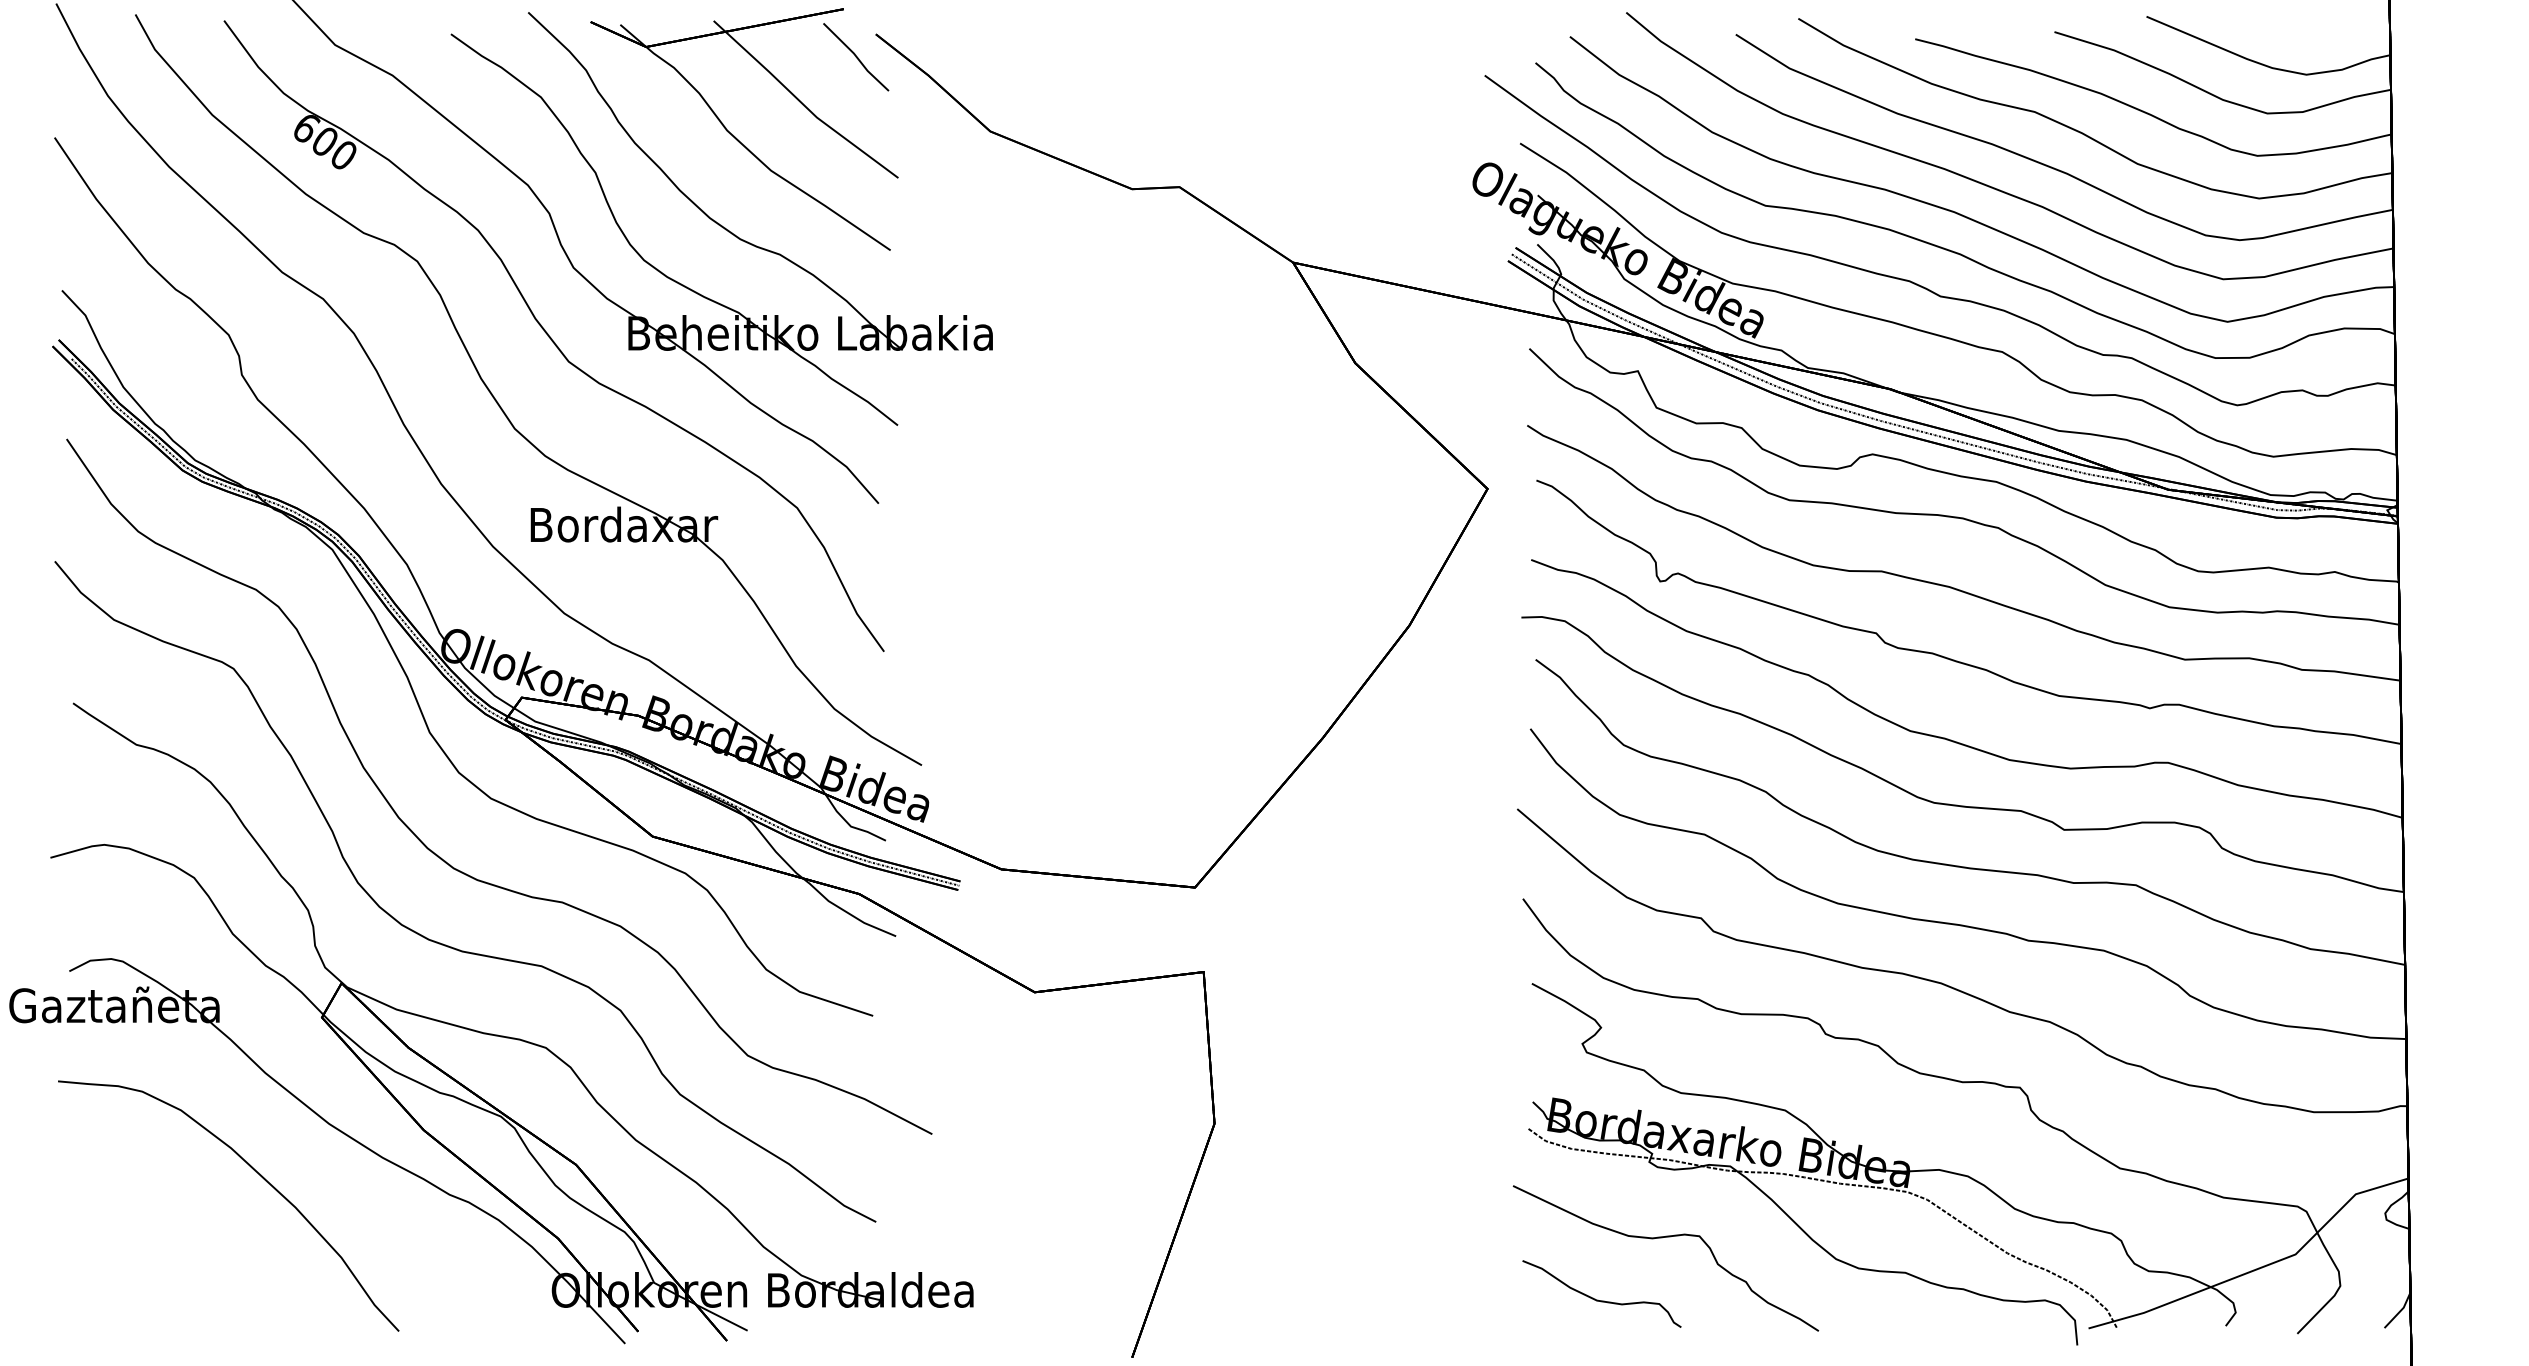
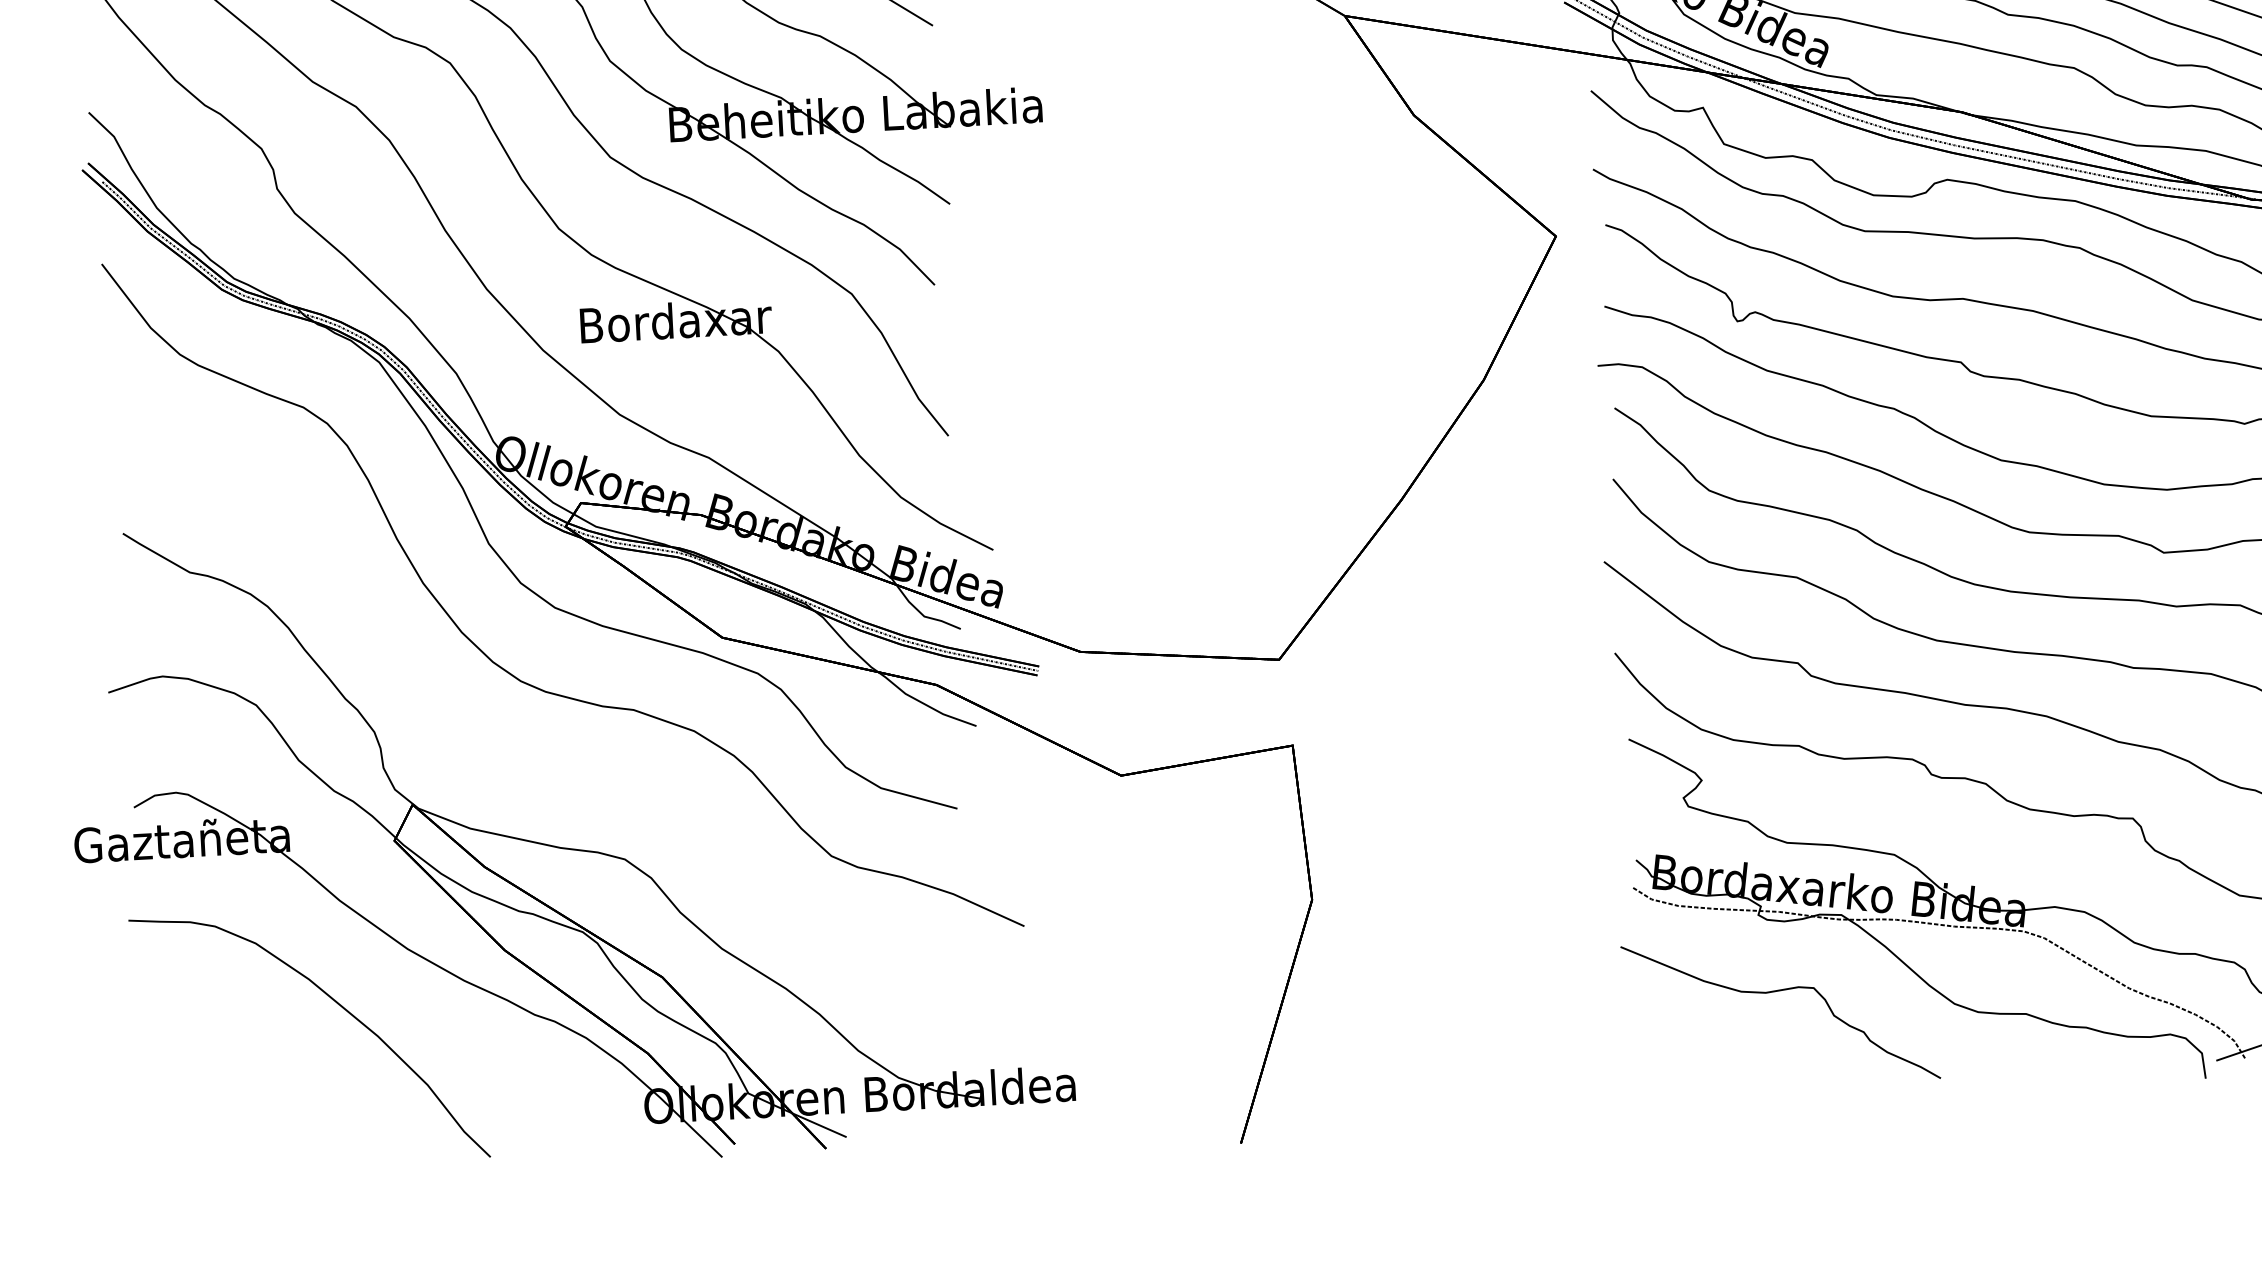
curve: (446, 944) -> (517, 759), removed
curve: (1598, 1299) -> (1714, 1058), removed

